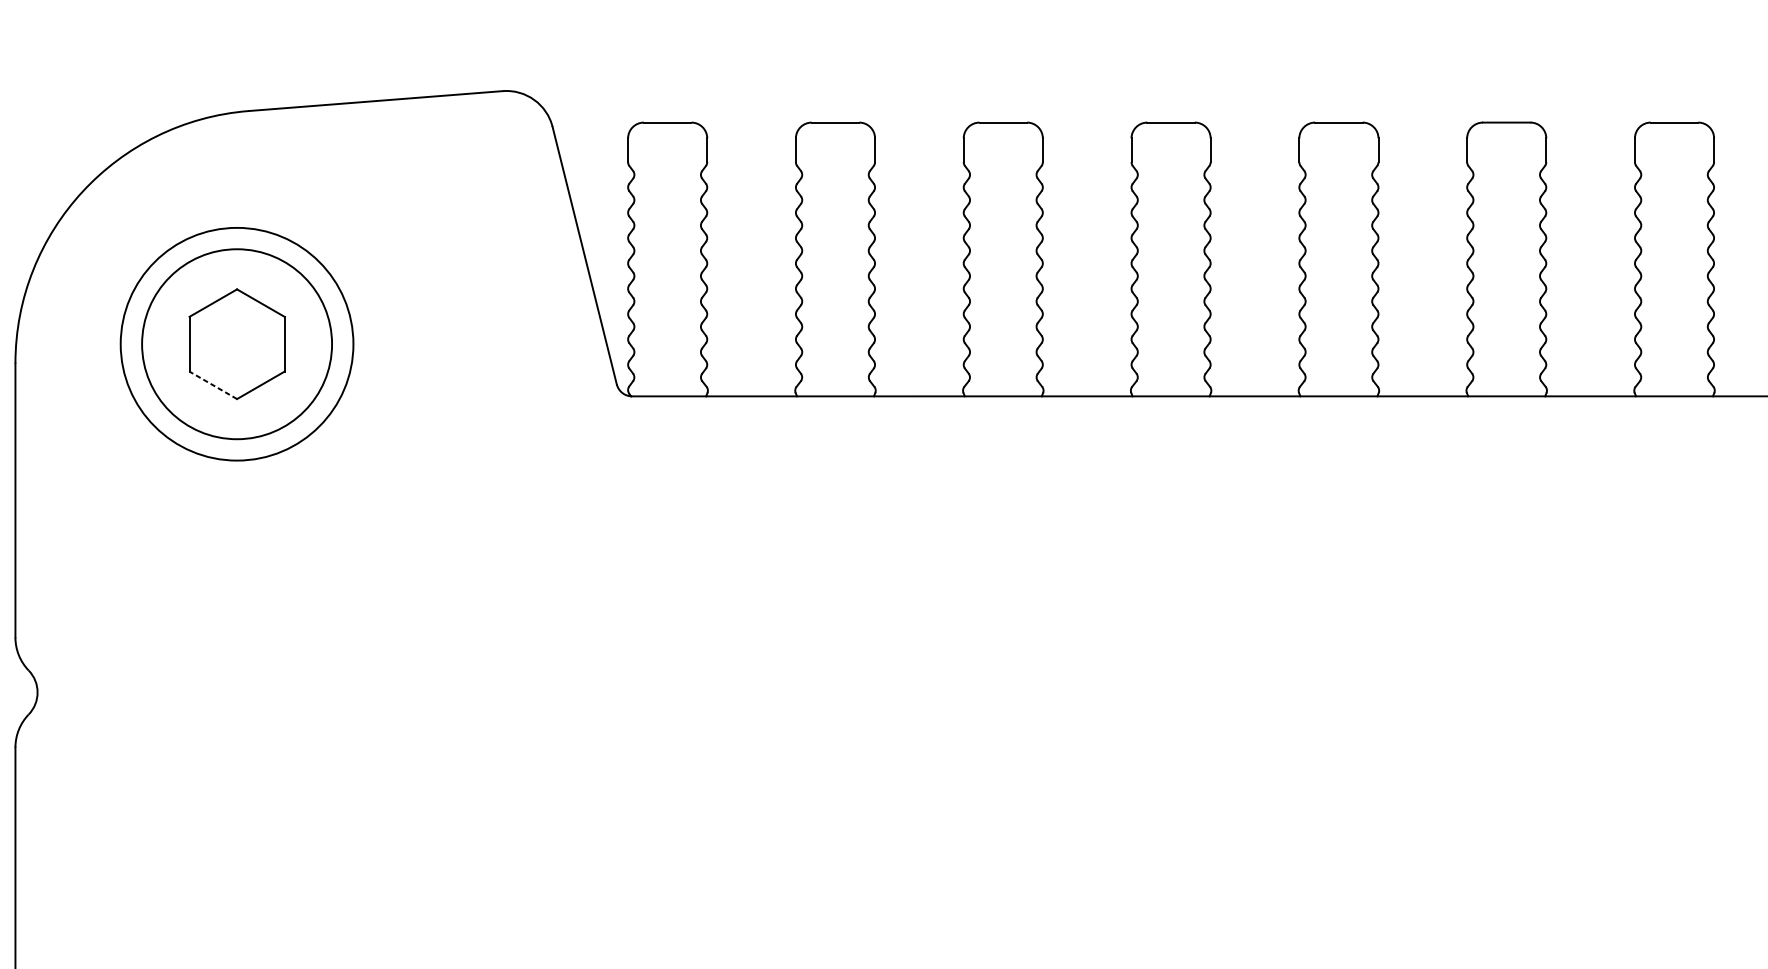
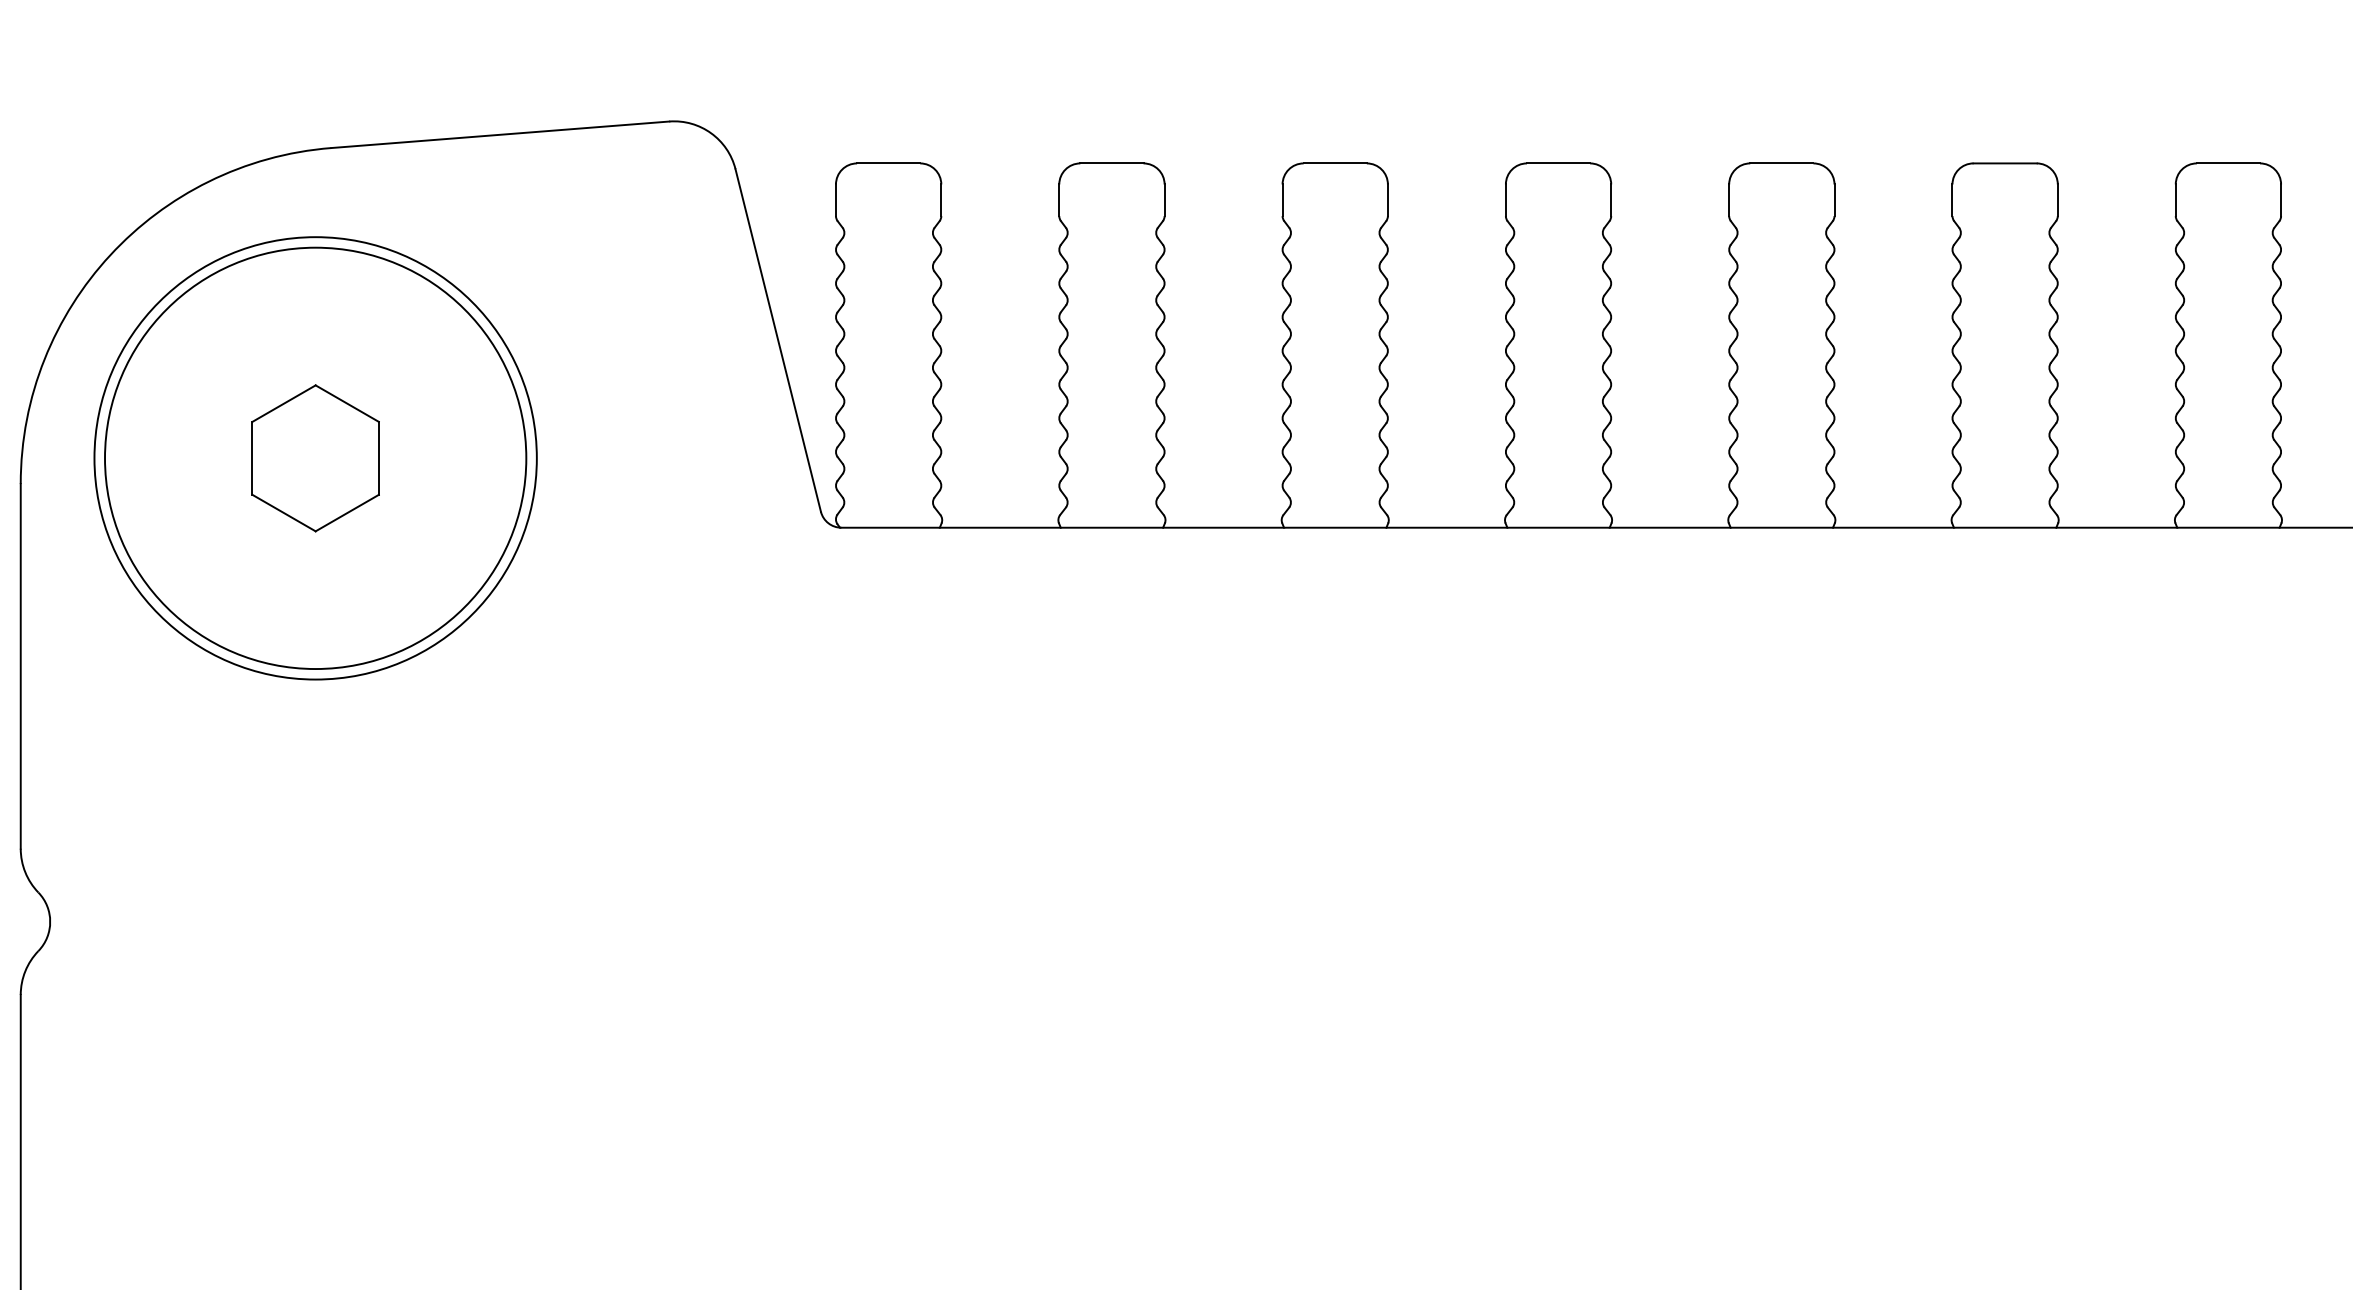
circle: (236, 344) -> (315, 458), size x1.43
circle: (236, 344) -> (315, 458), size x1.67
line: (212, 384) -> (283, 512), dashed -> solid

